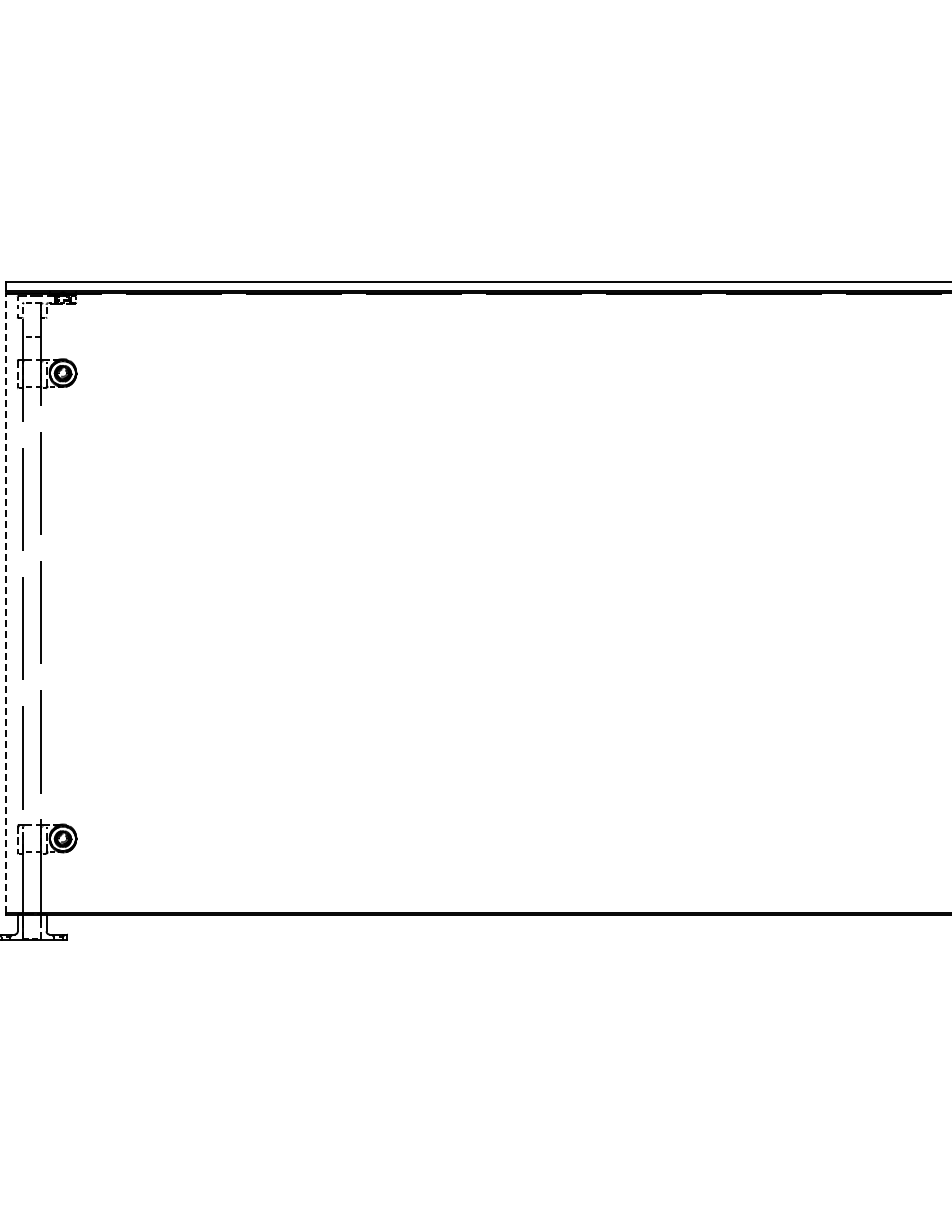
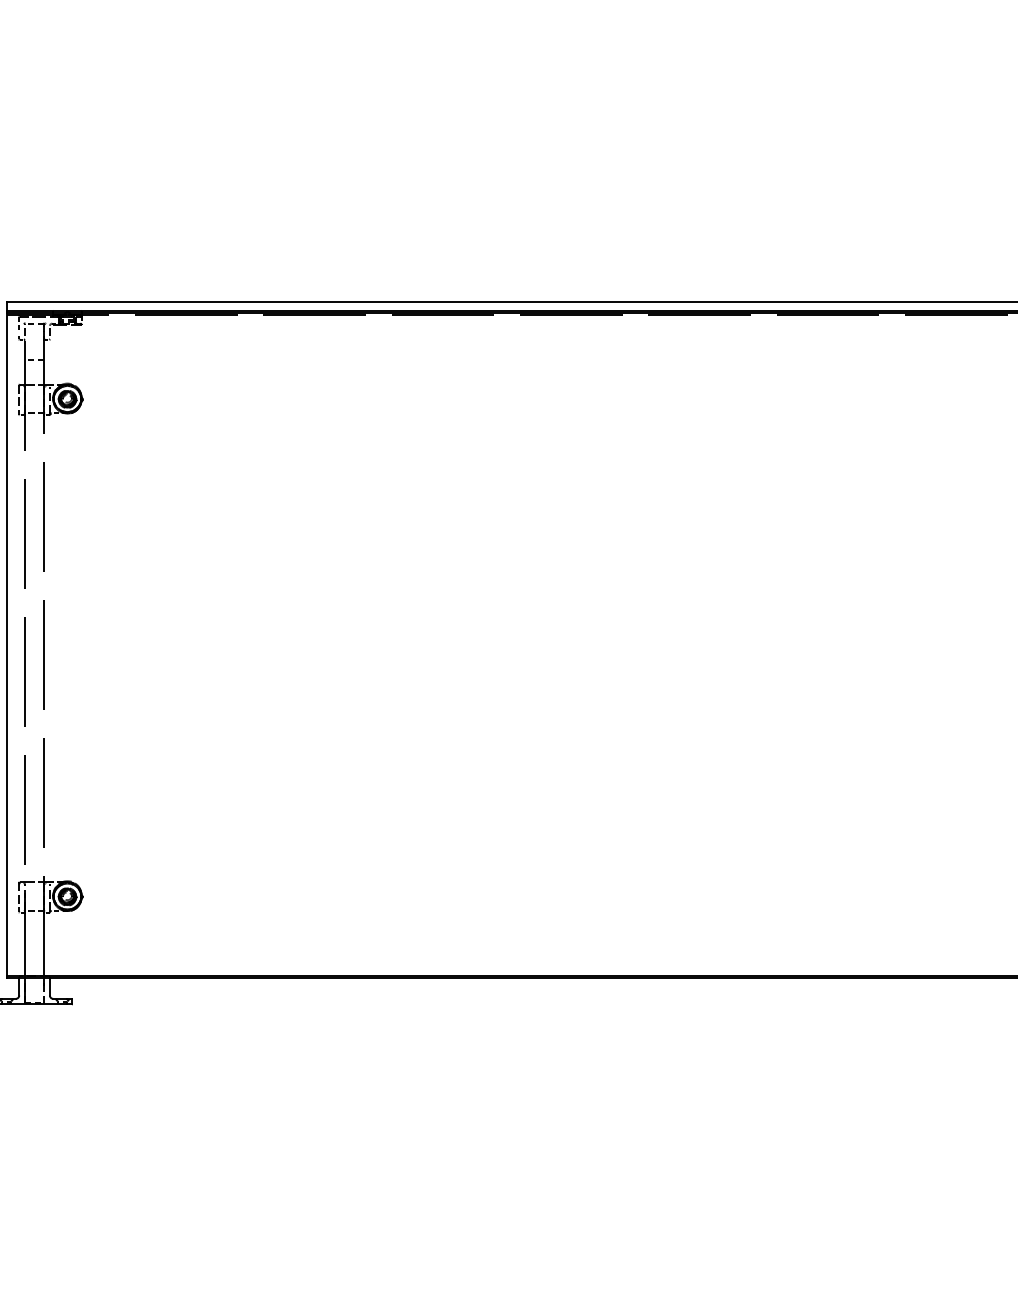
line: (6, 602) -> (7, 643), dashed -> solid

